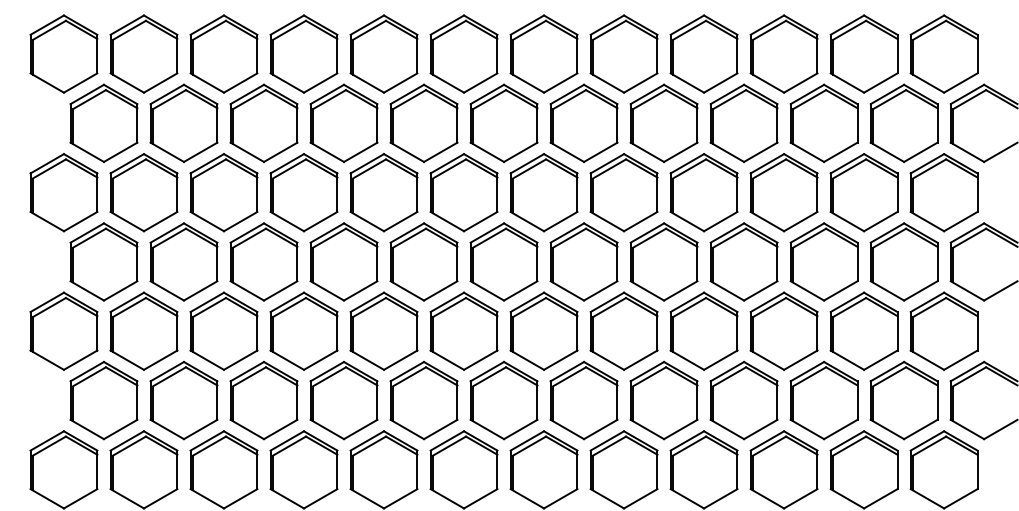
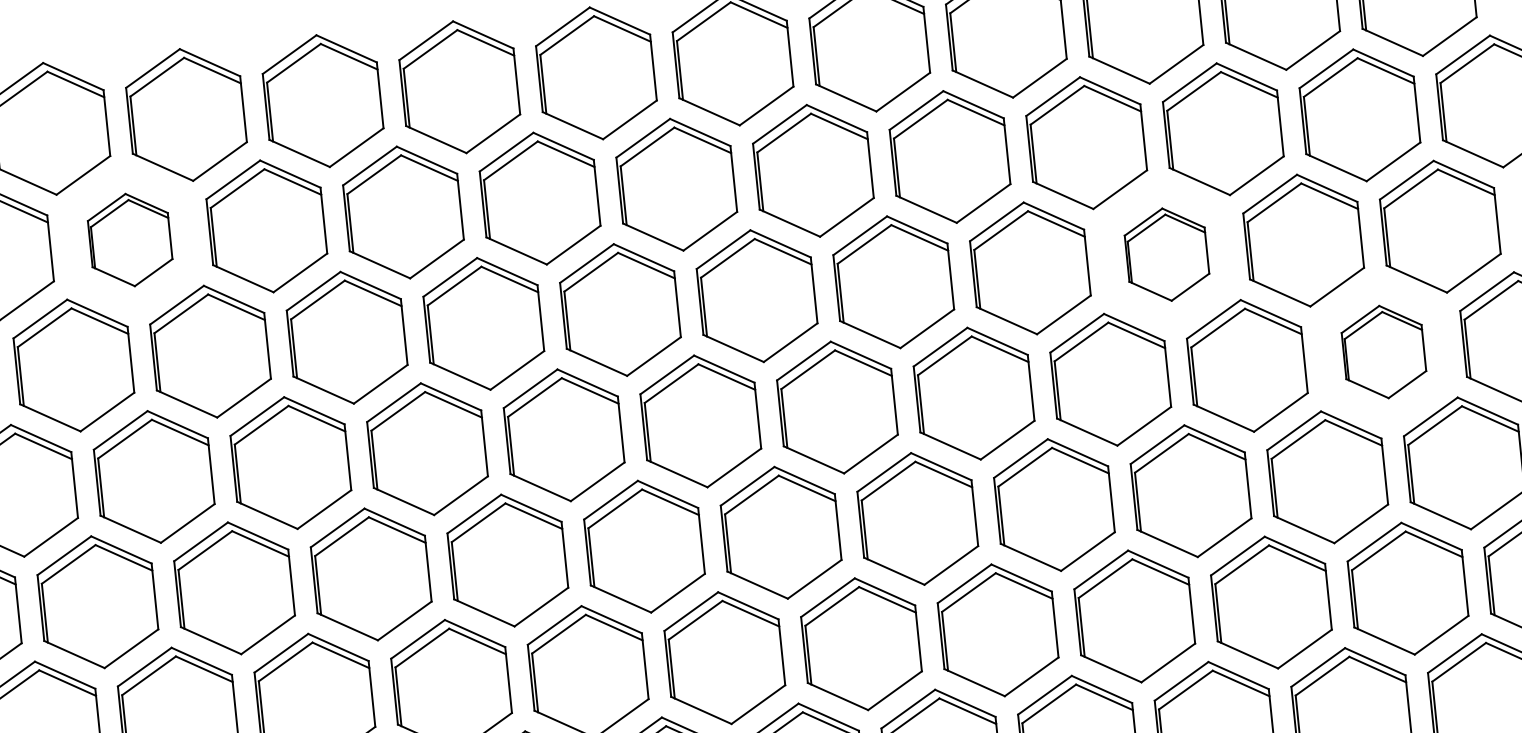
part: (183, 122) -> (129, 238), size x0.7
part: (783, 192) -> (1166, 254), size x0.7
part: (903, 261) -> (1382, 351), size x0.7

